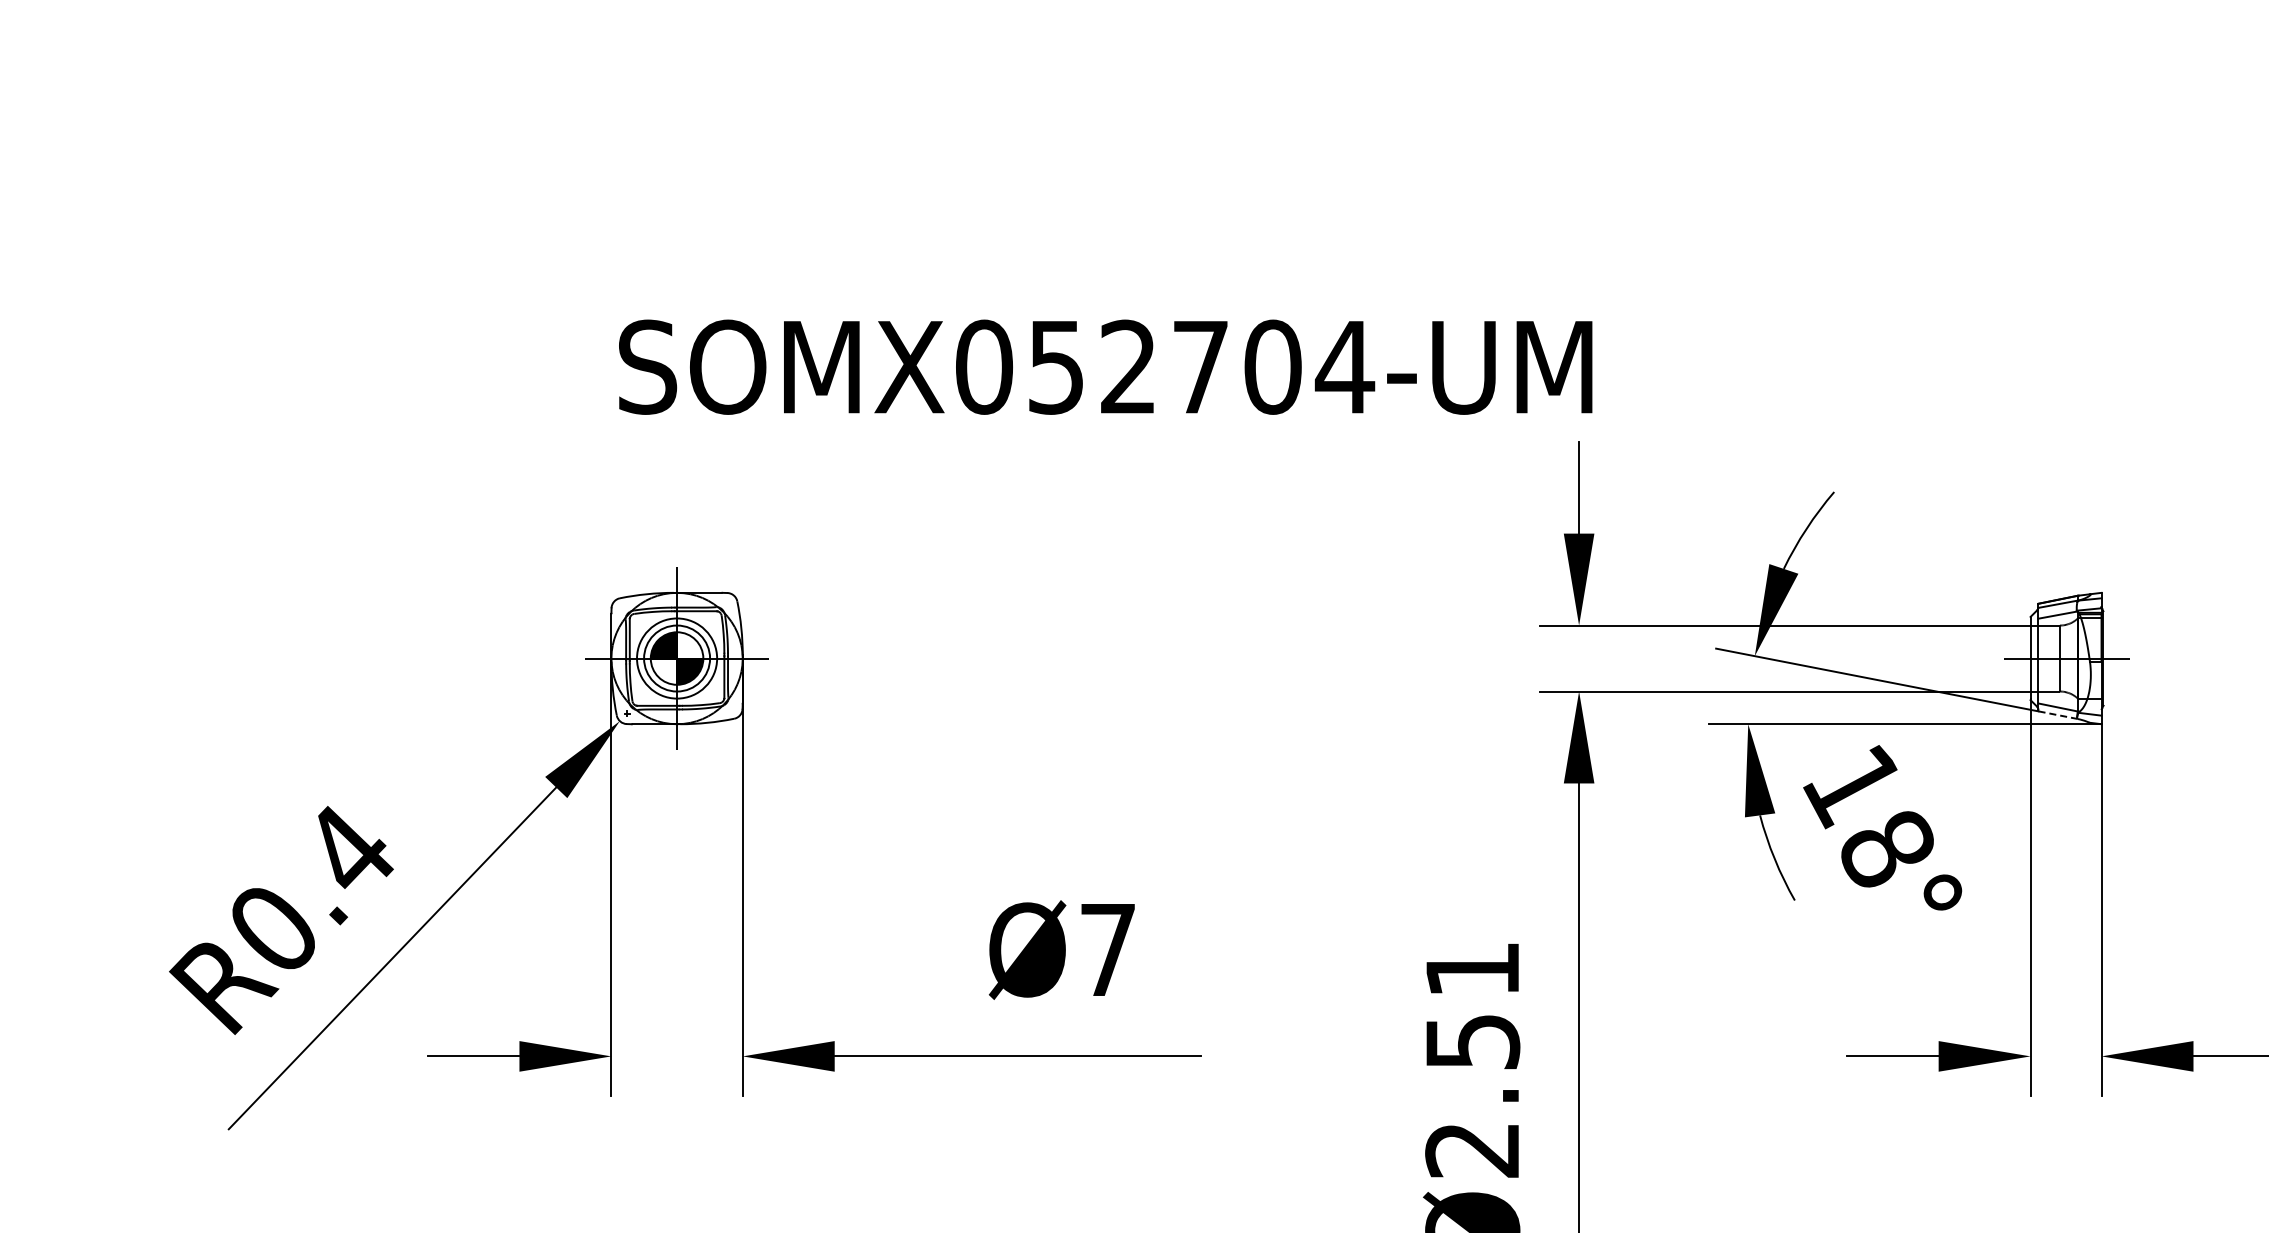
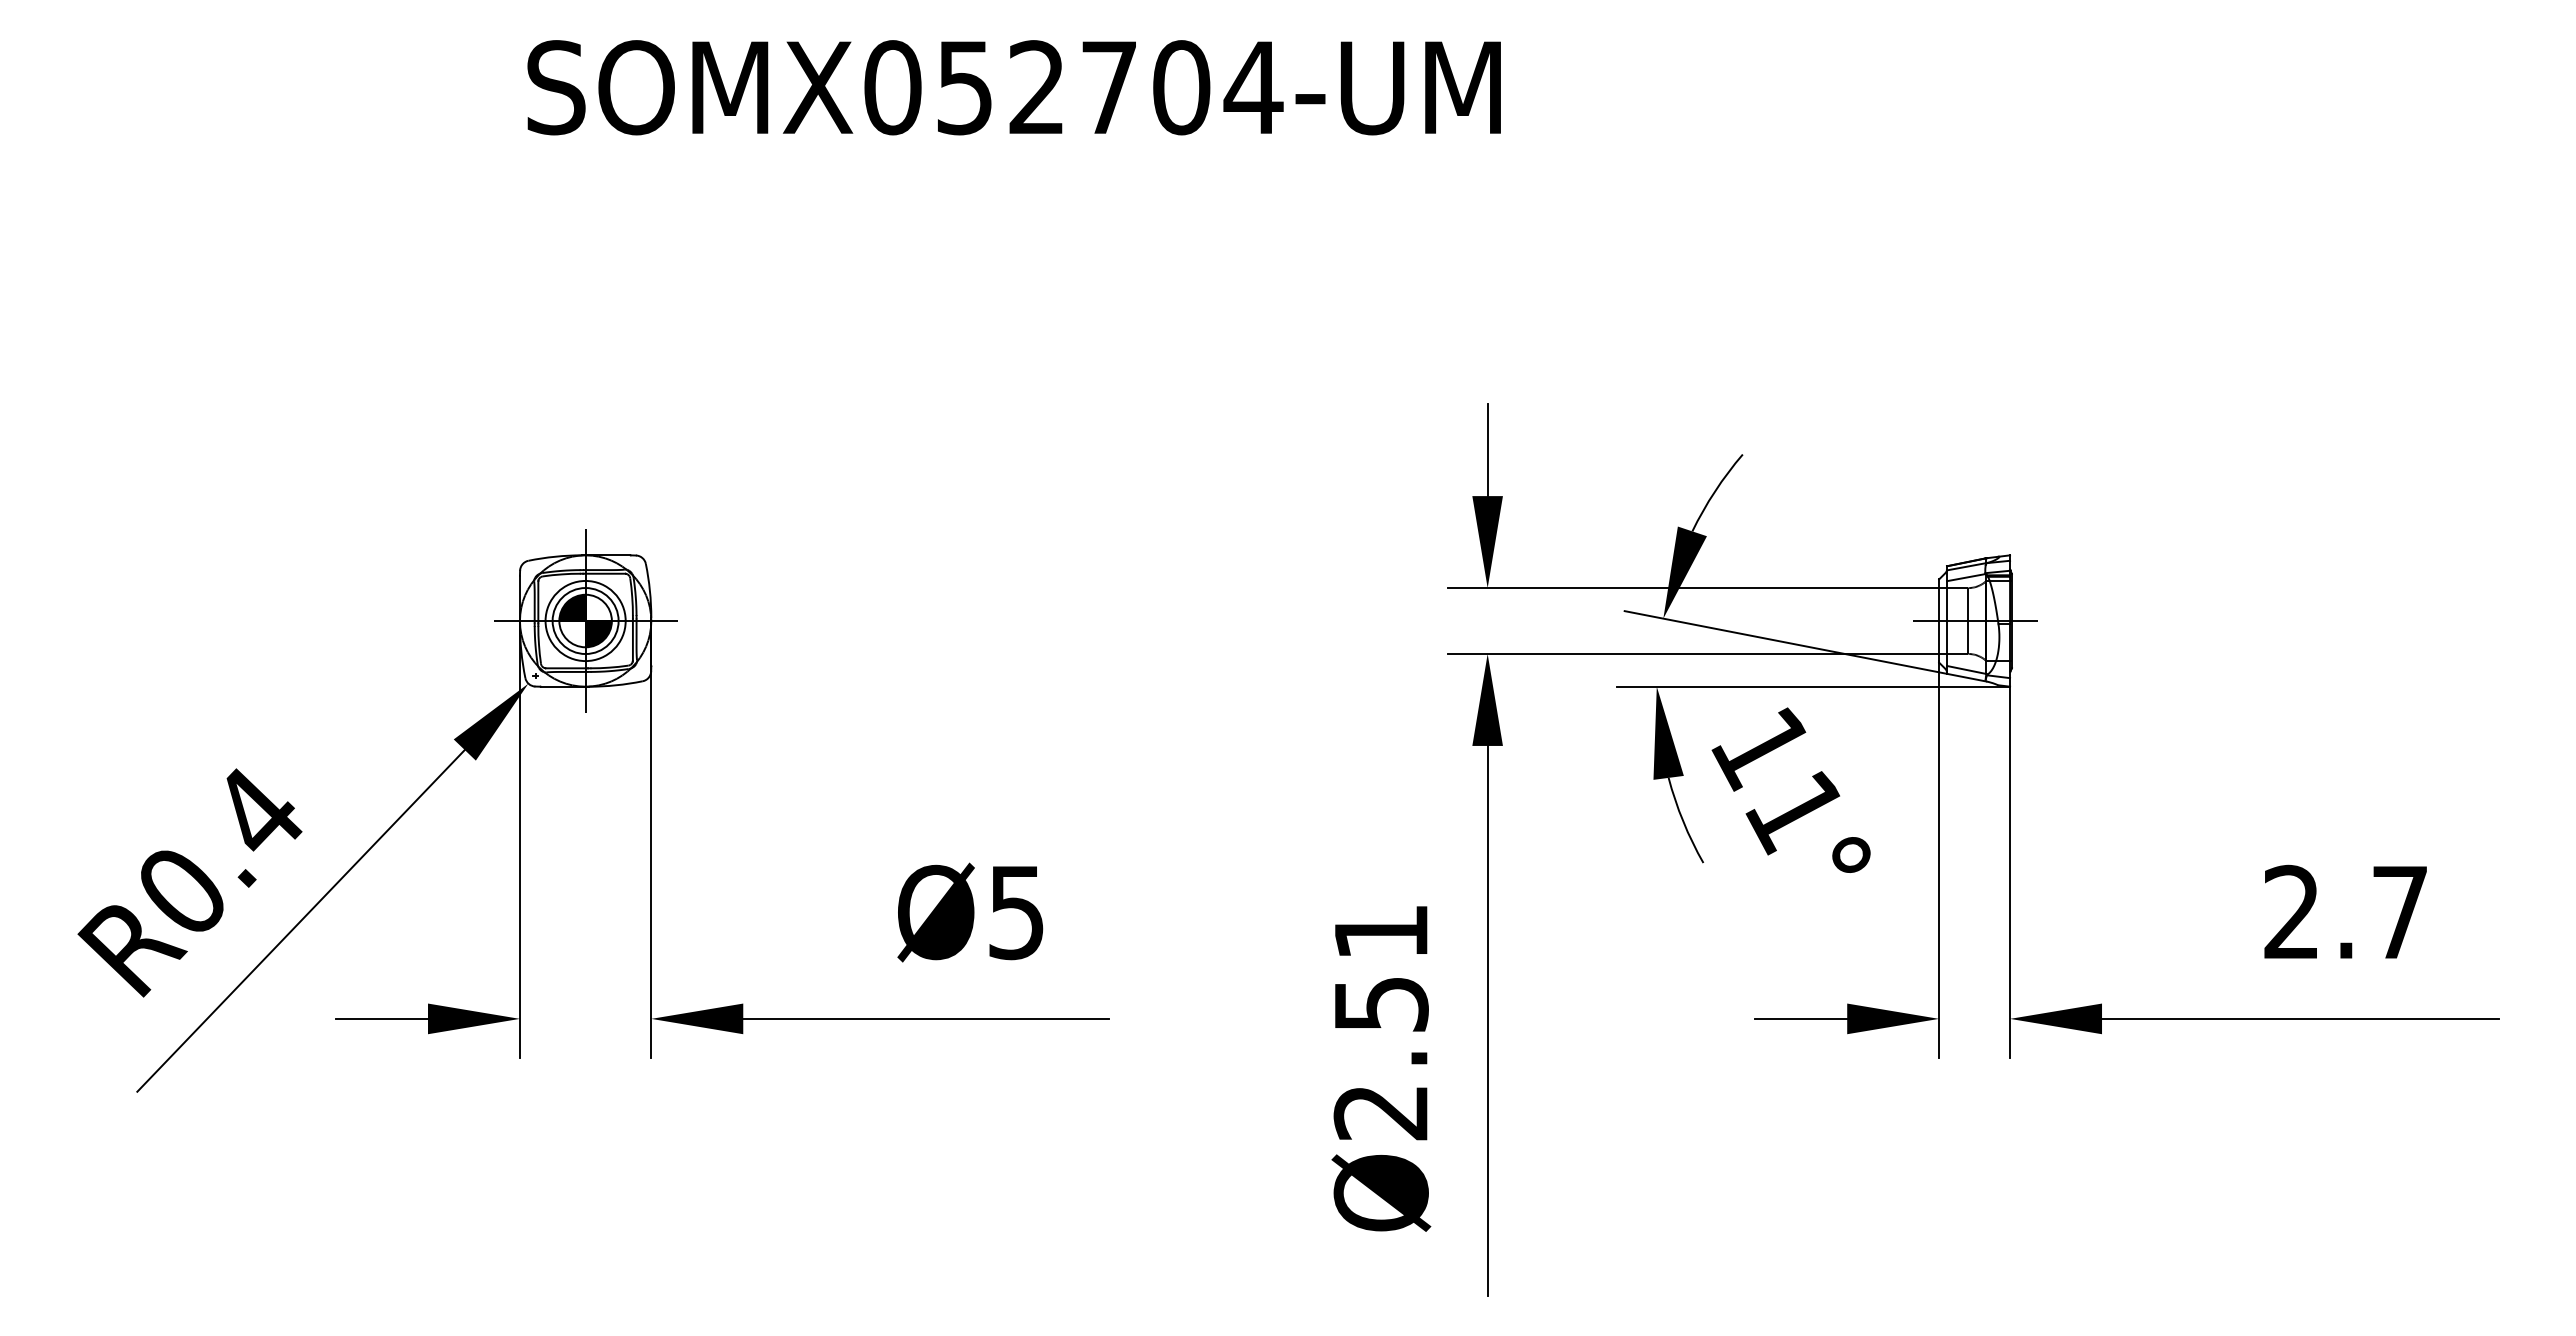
text: (1104, 367) -> (1013, 87), moved
line: (2057, 715) -> (1966, 677), dashed -> solid
text: (1884, 851) -> (1793, 813), 18° -> 11°
text: (1107, 951) -> (1016, 913), Ø7 -> Ø5

